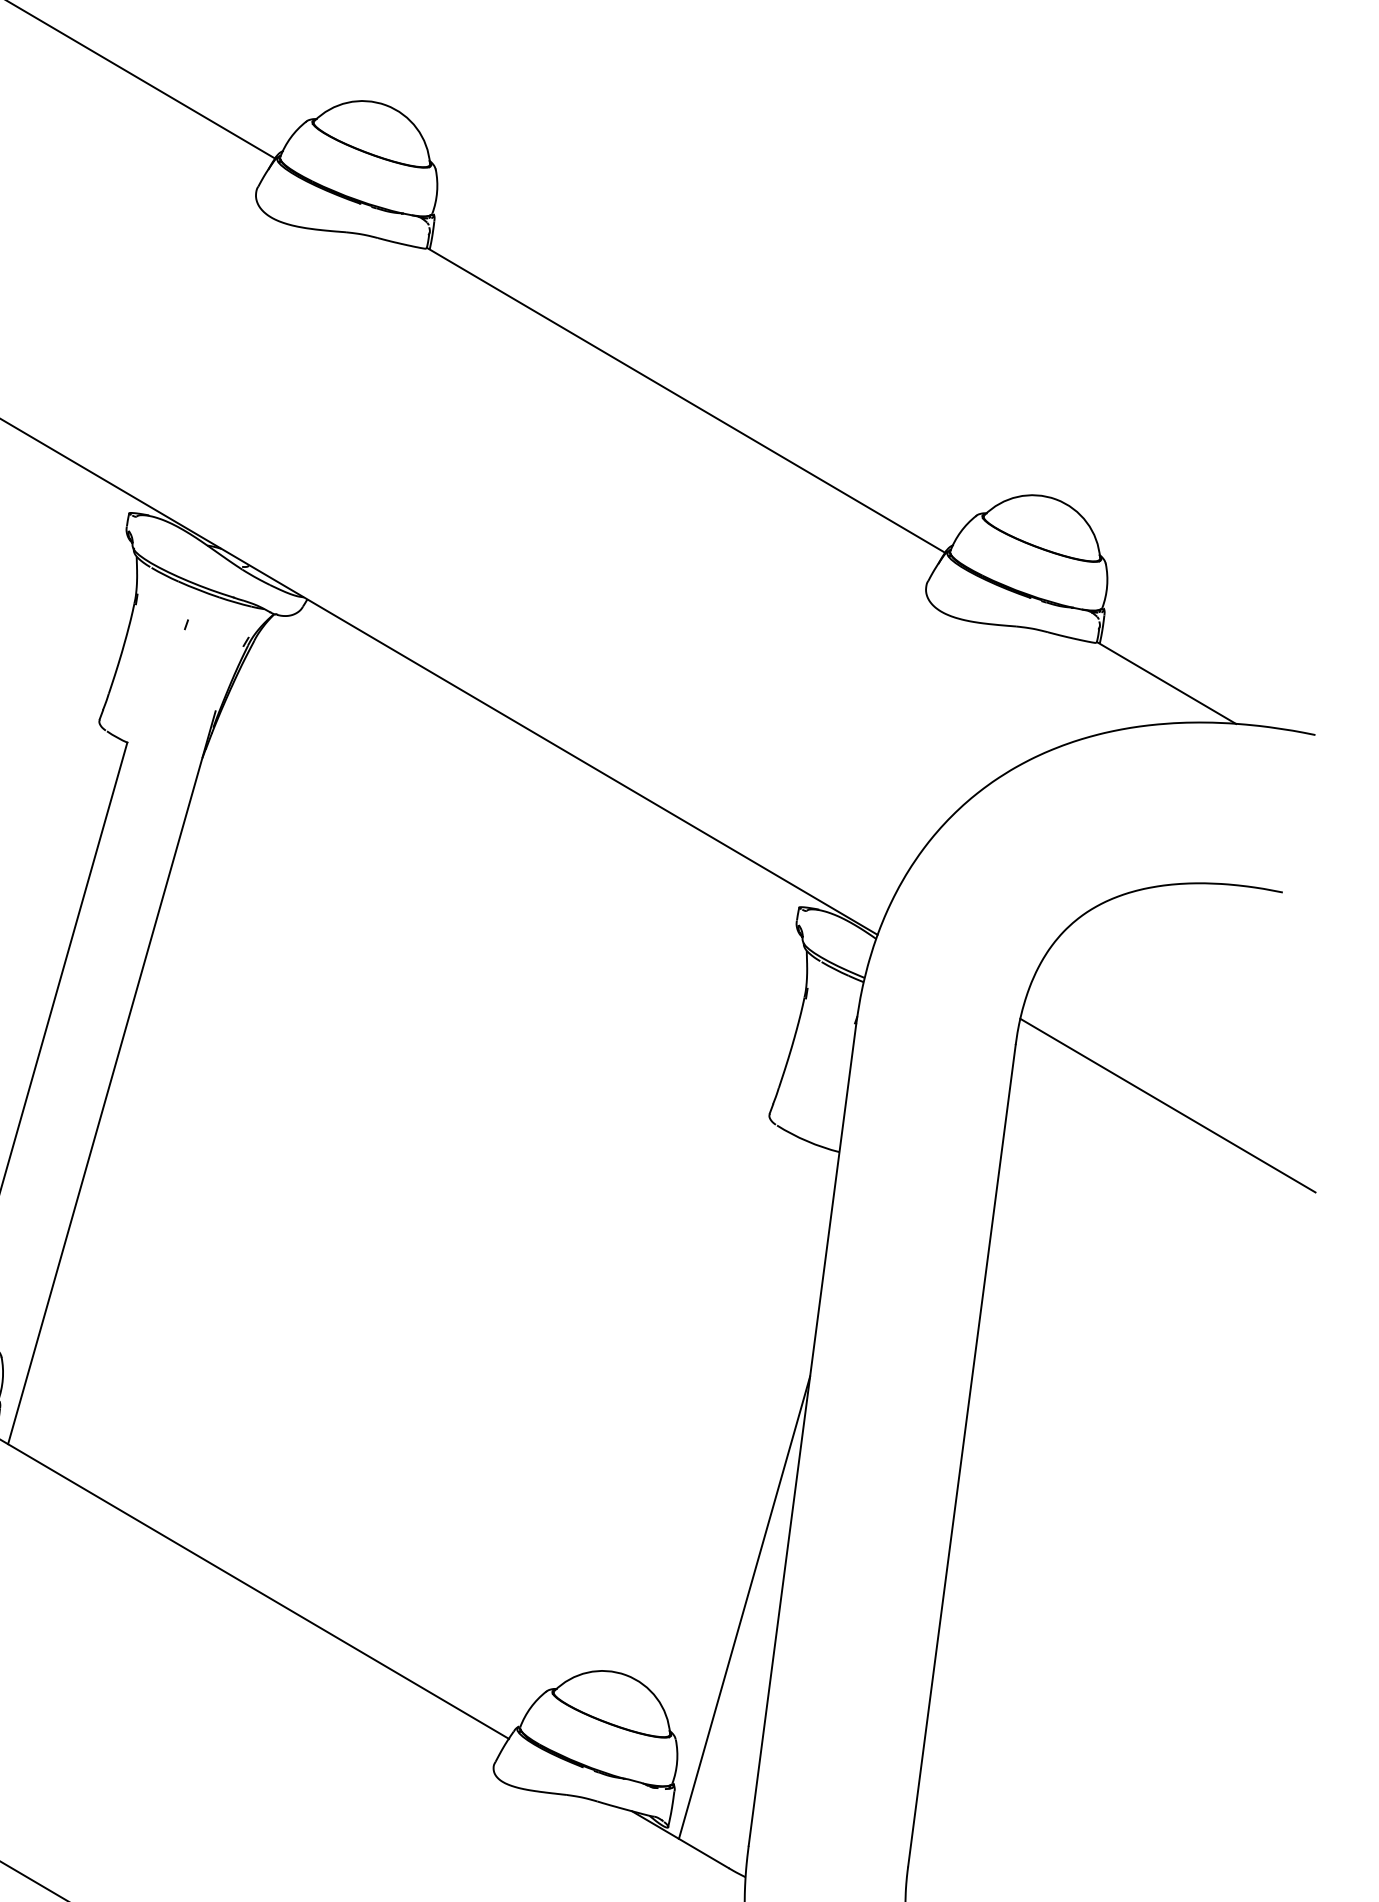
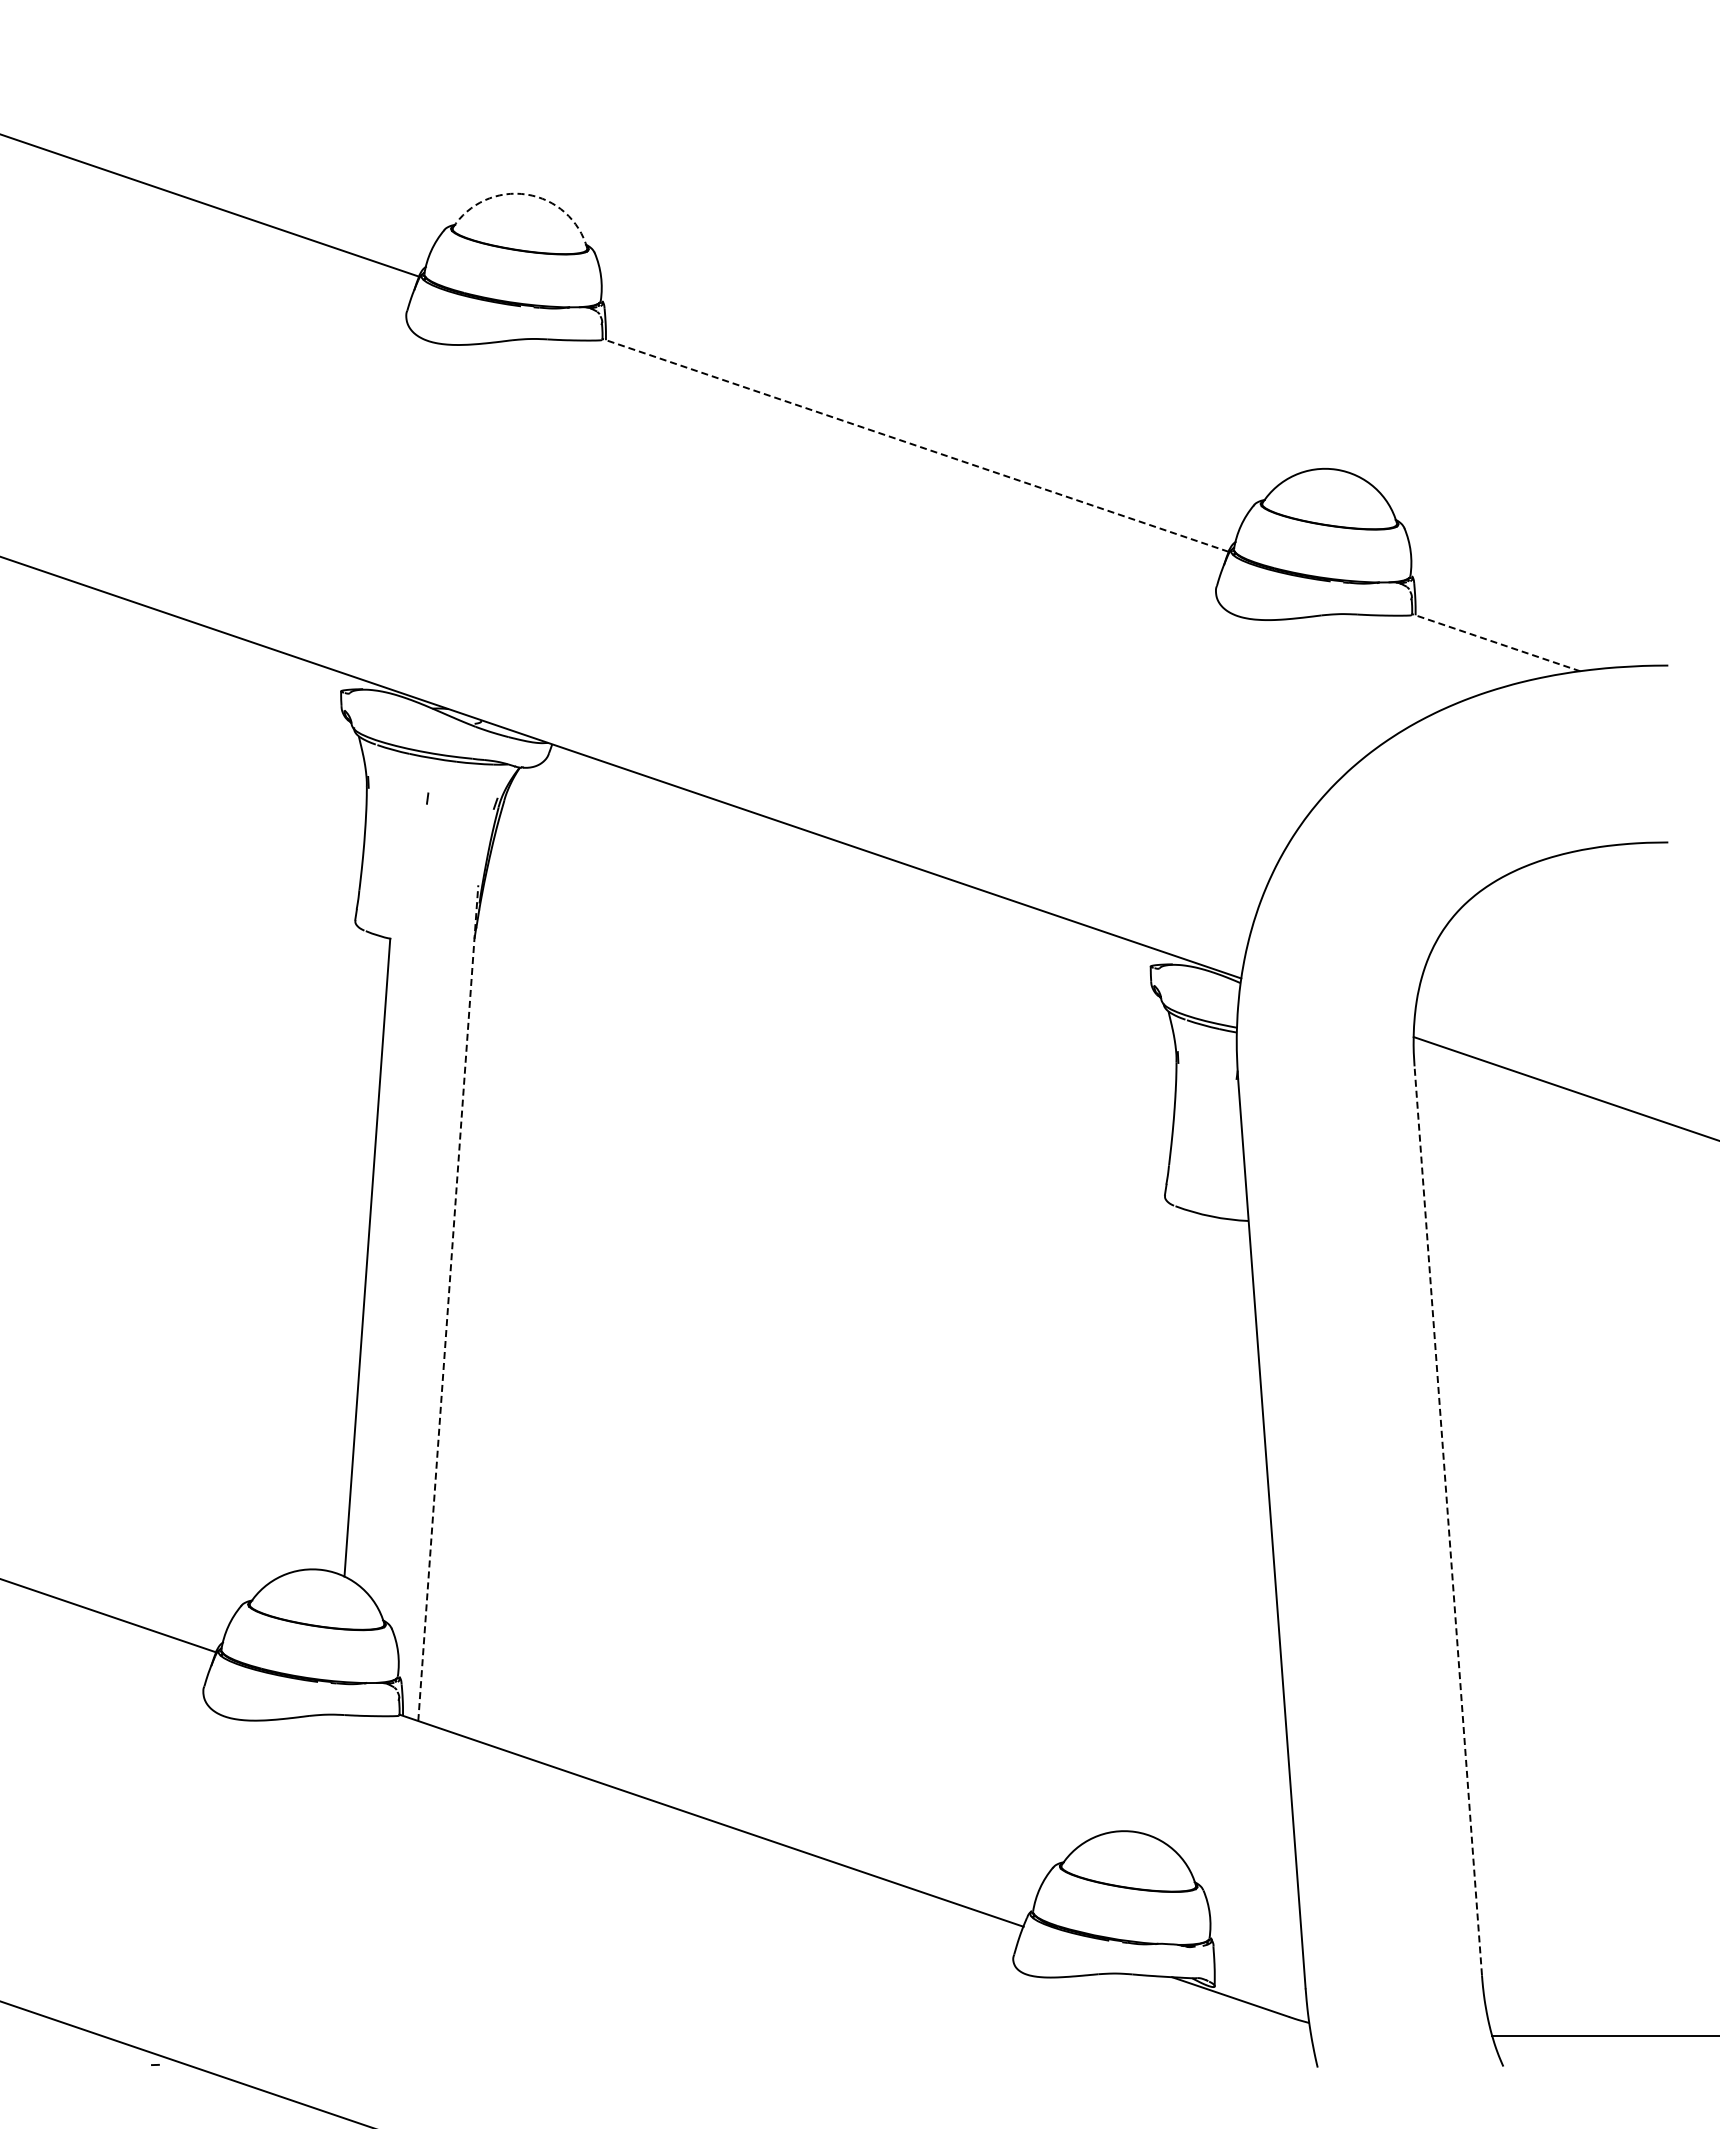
arc: (385, 105) -> (526, 194), solid -> dashed
line: (685, 400) -> (915, 445), solid -> dashed
line: (1166, 682) -> (1496, 642), solid -> dashed
line: (111, 1078) -> (448, 1303), solid -> dashed
line: (962, 1455) -> (1448, 1520), solid -> dashed
line: (744, 1607) -> (1247, 1732), removed

